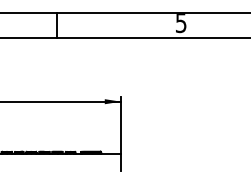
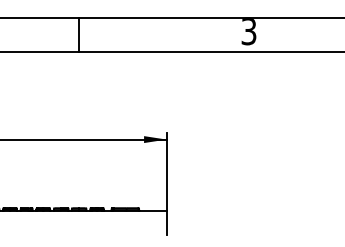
text: (181, 23) -> (249, 32), 5 -> 3

